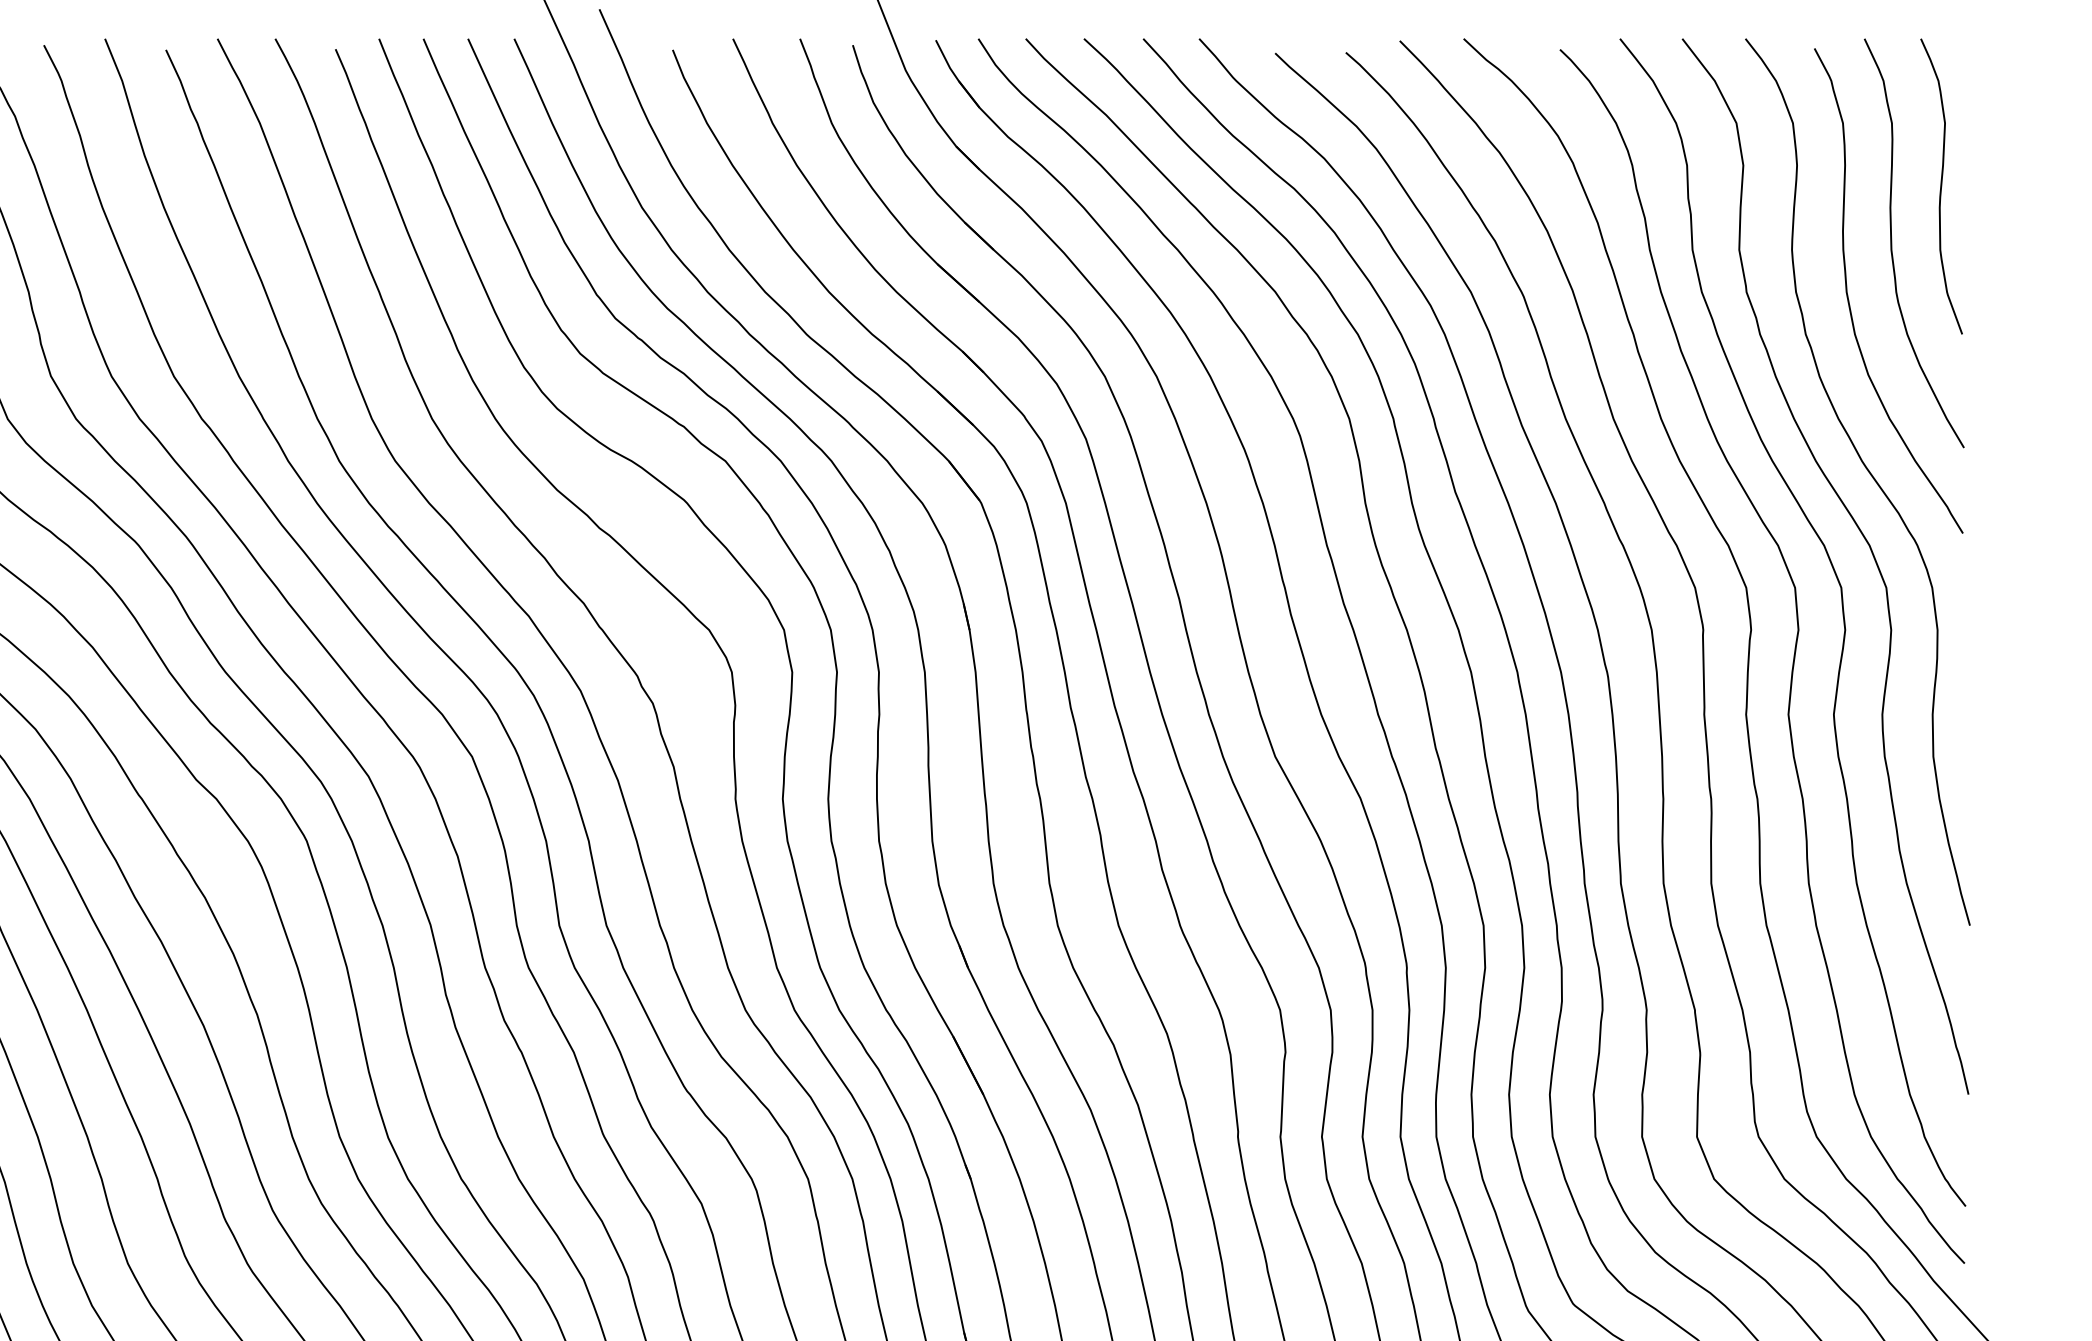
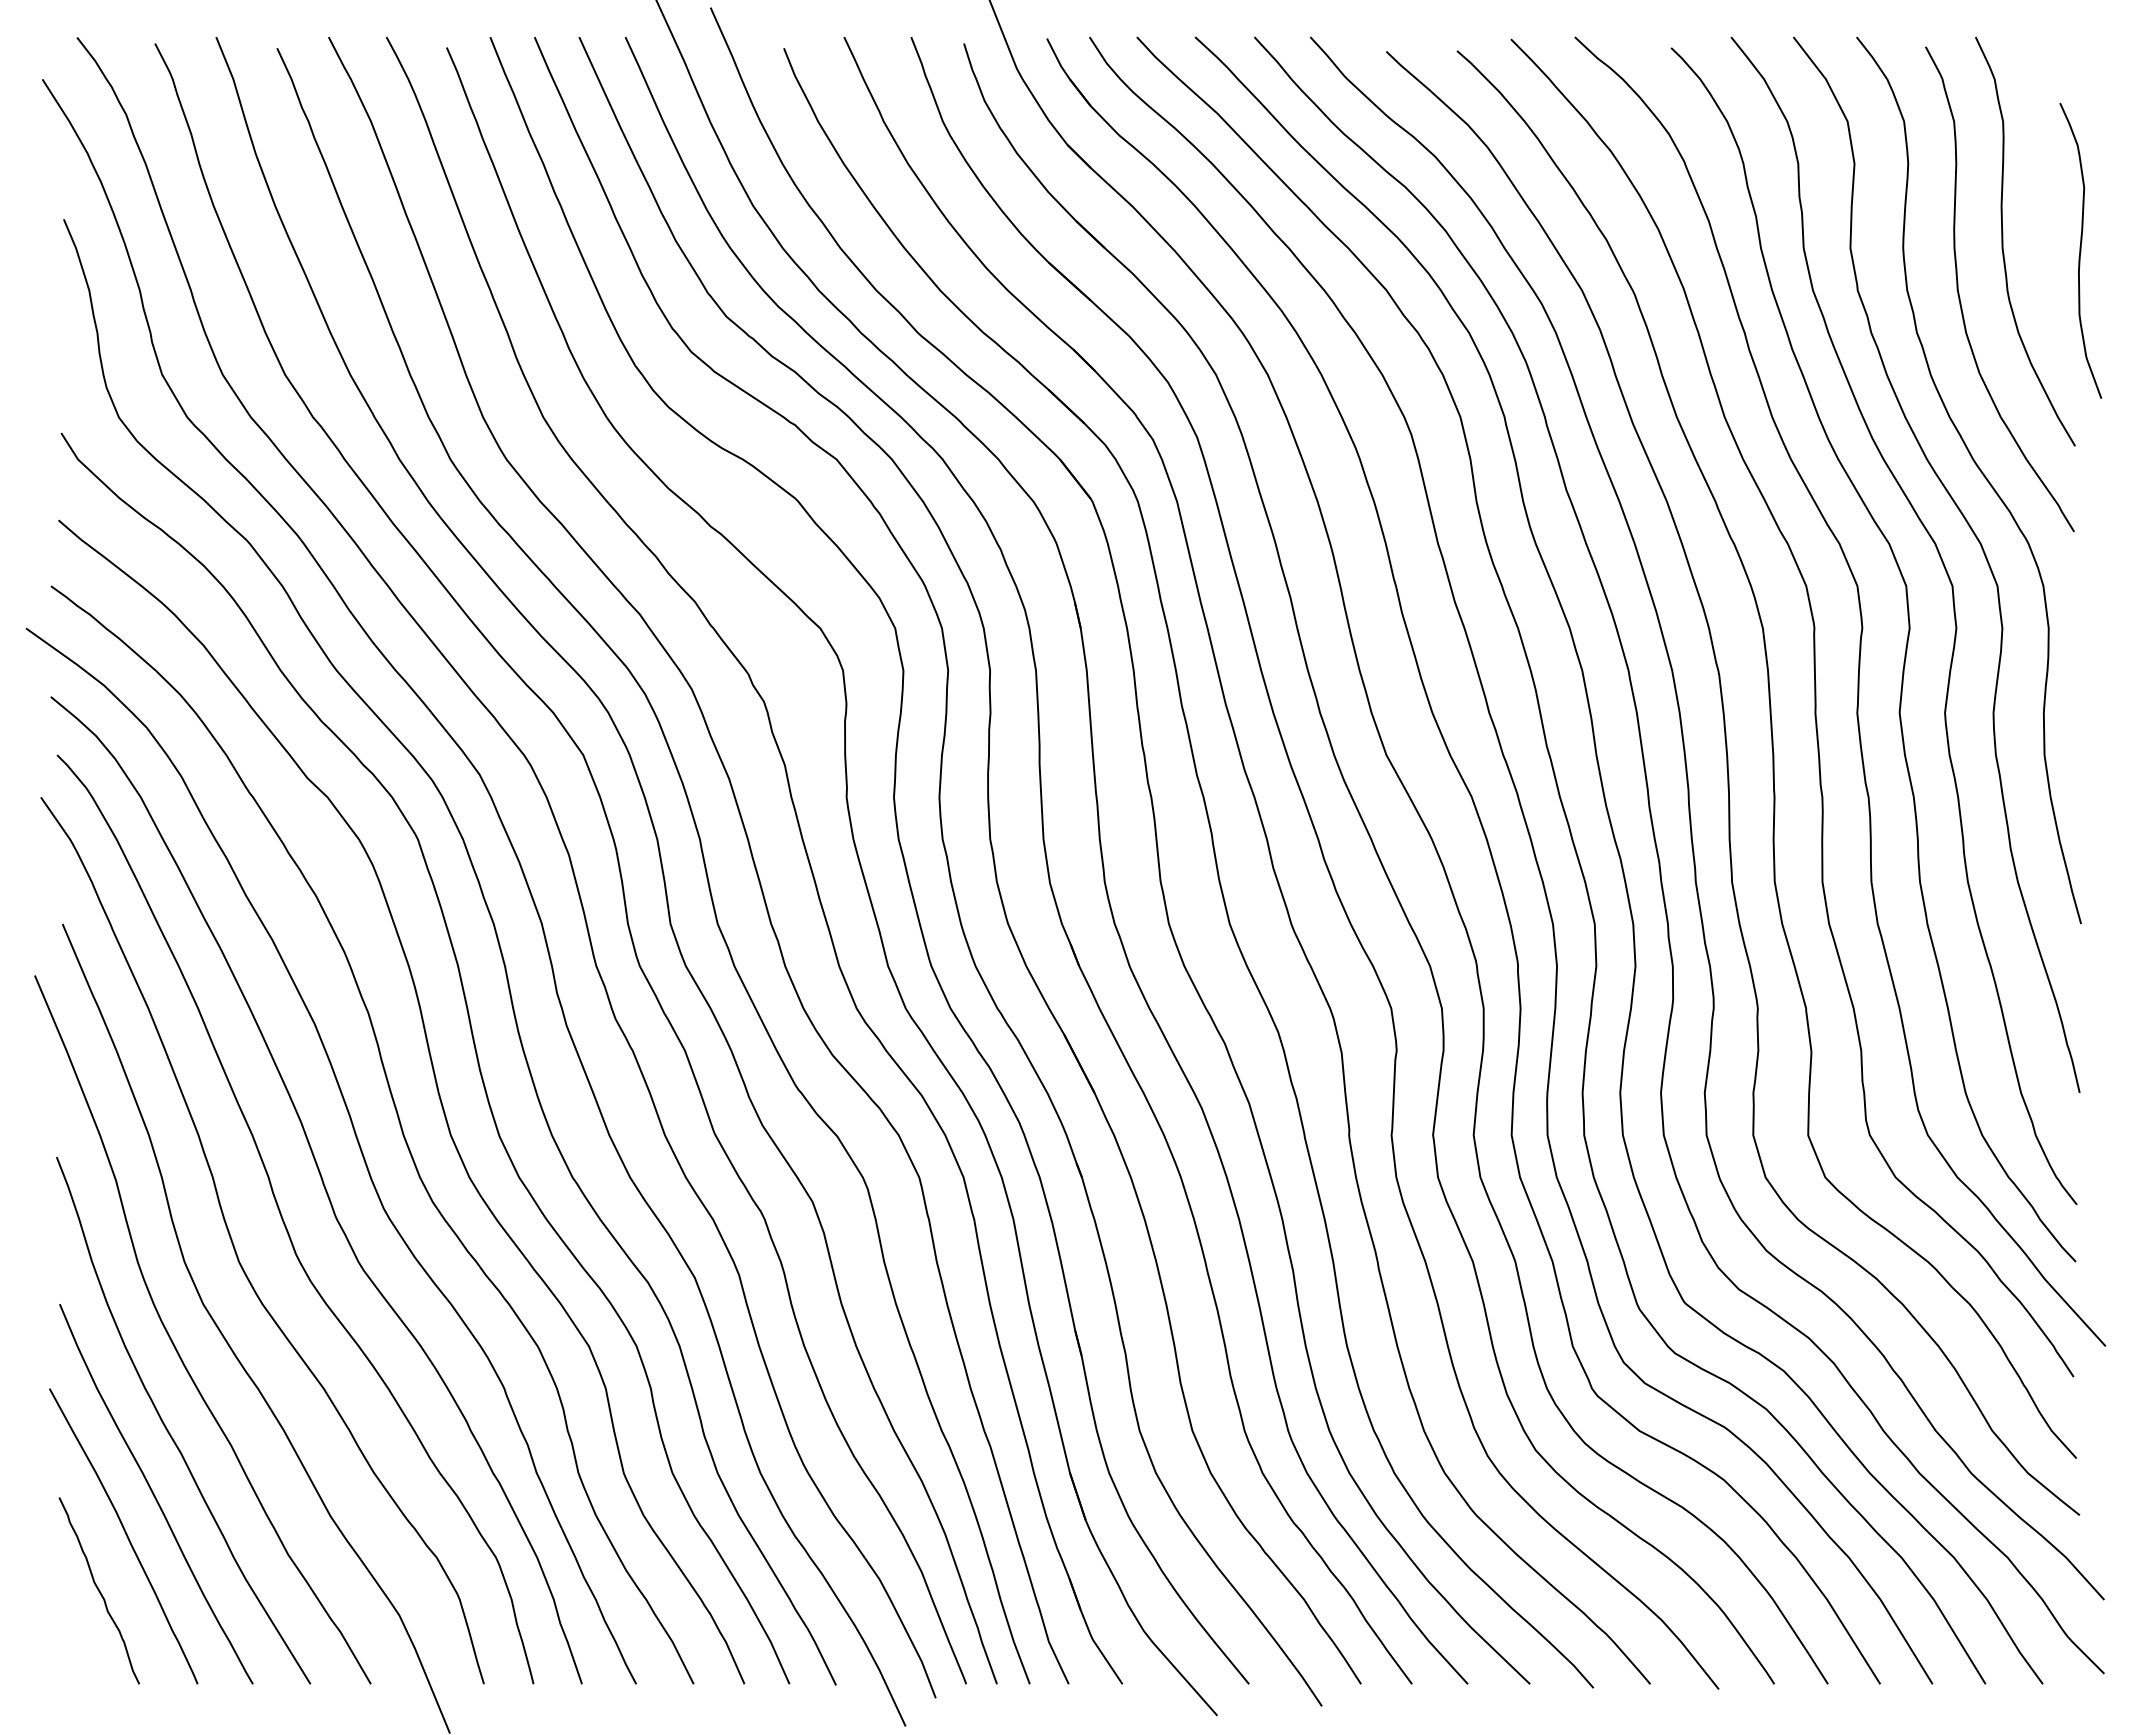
curve: (1941, 186) -> (2080, 250), moved

